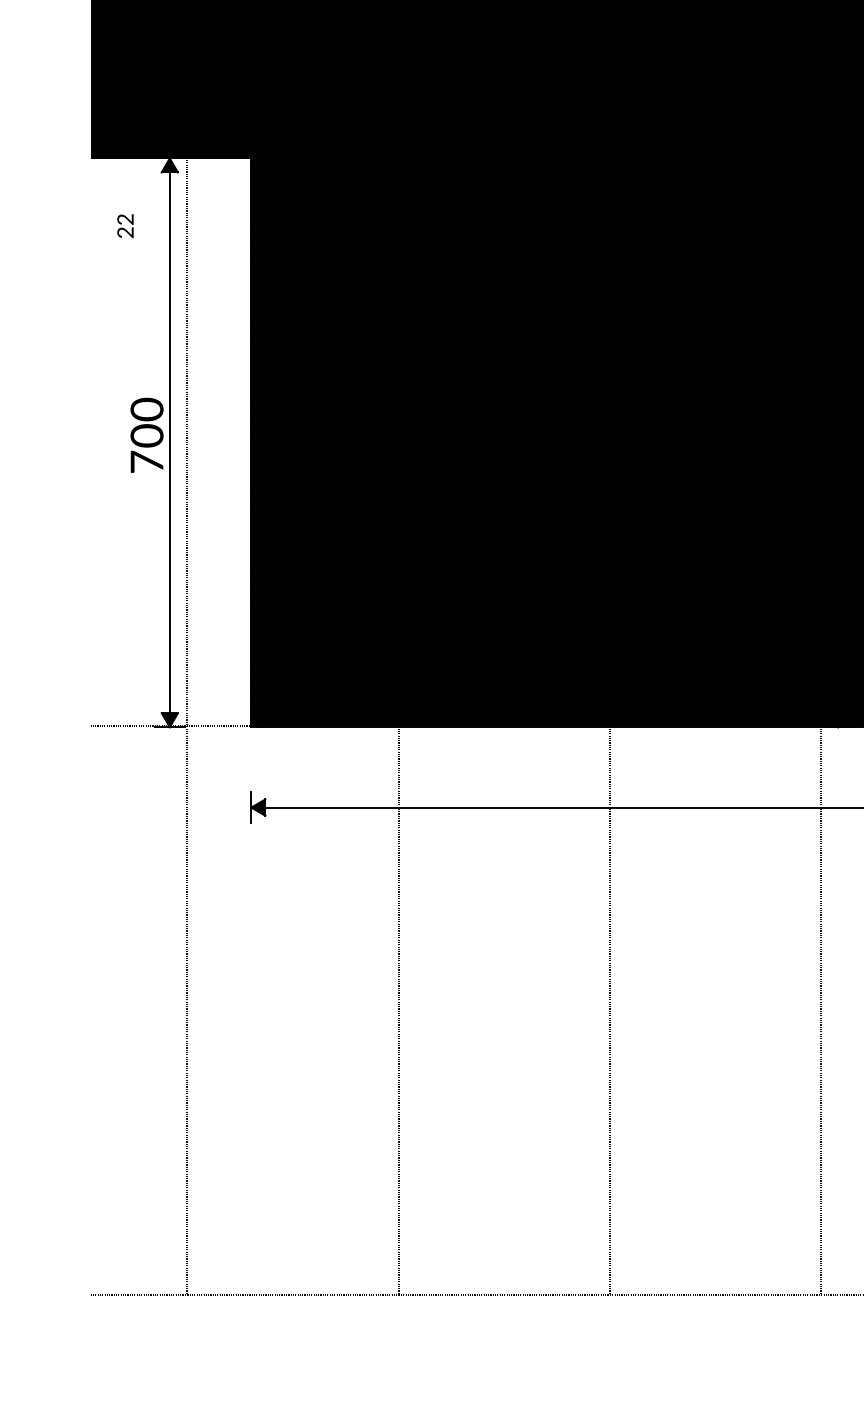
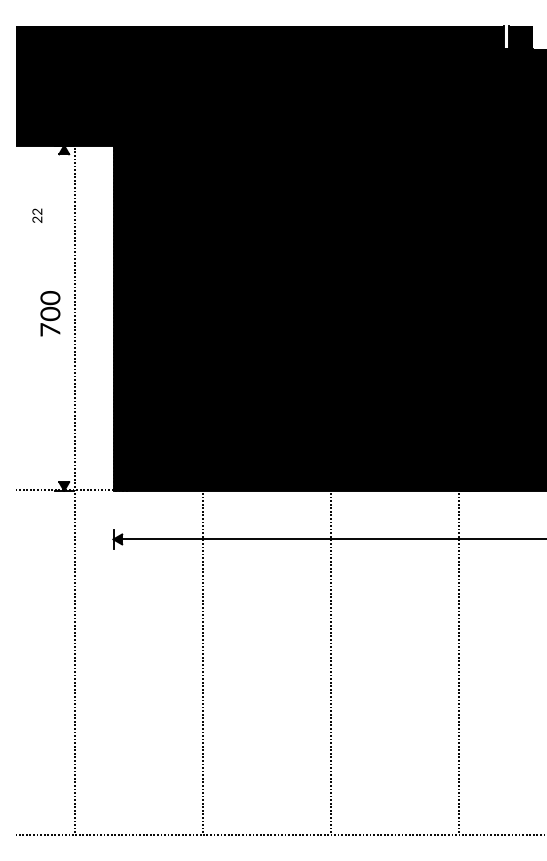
text: (125, 225) -> (37, 215), moved
line: (170, 443) -> (64, 318), removed

